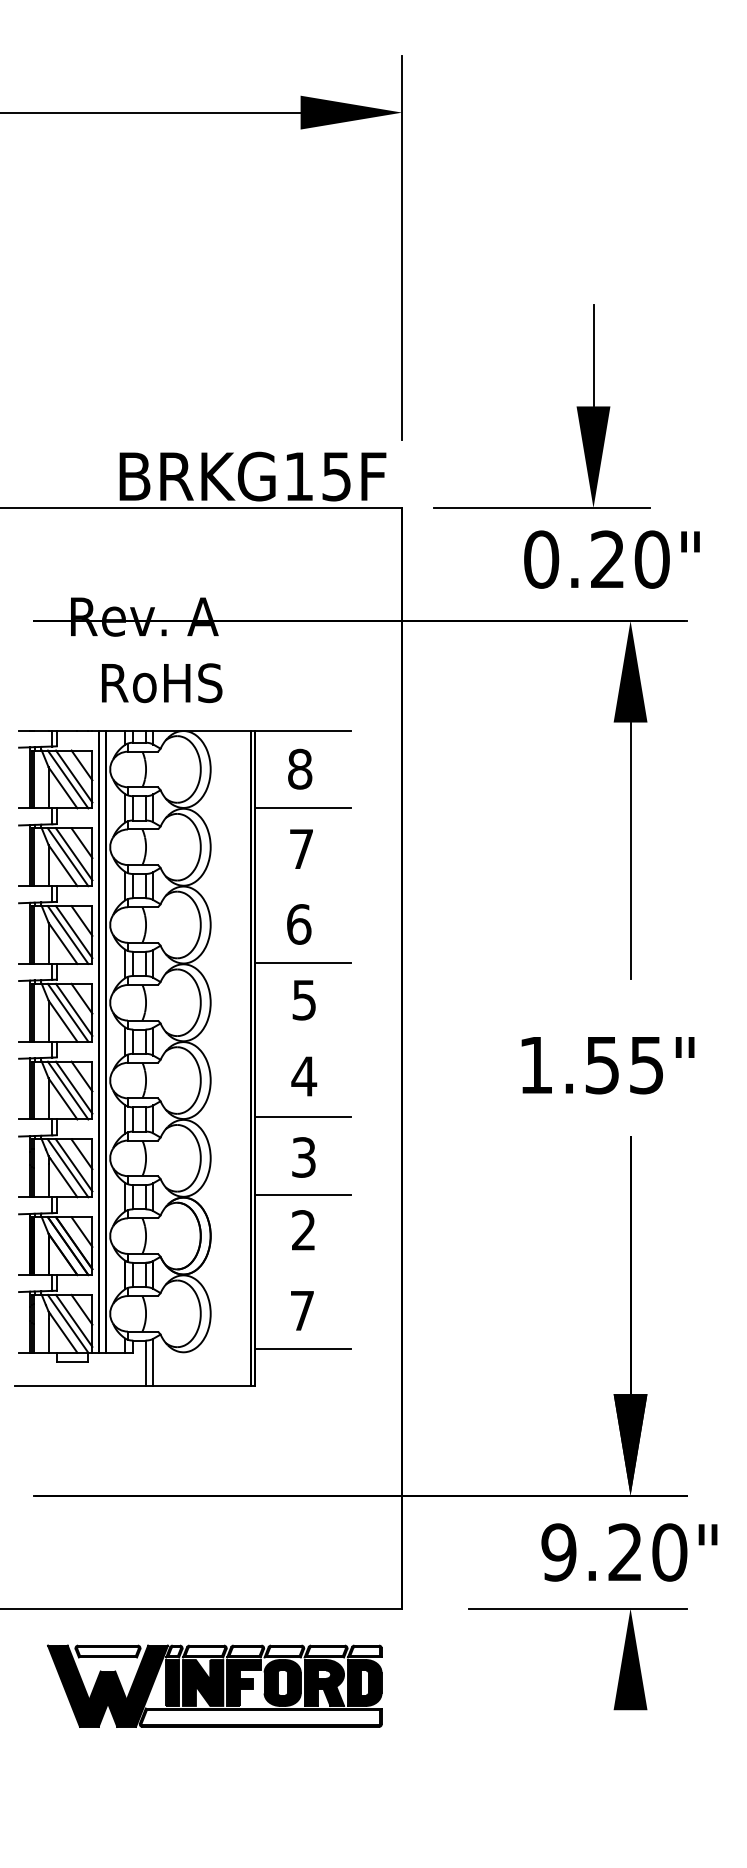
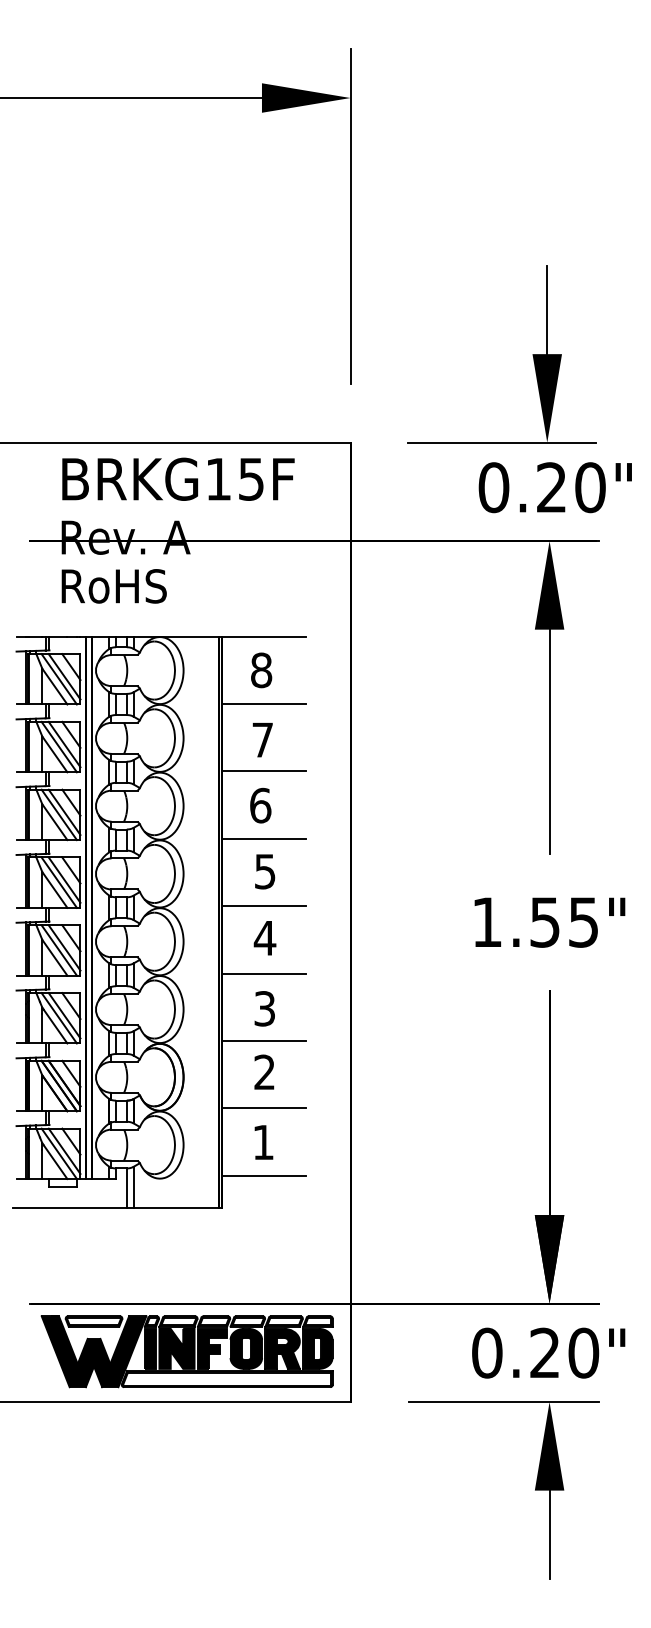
part: (576, 406) -> (532, 354), moved
text: (253, 475) -> (178, 478), moved
text: (610, 559) -> (554, 487), moved
text: (161, 683) -> (113, 586), moved
line: (302, 885) -> (263, 771), added
line: (302, 1040) -> (263, 906), added
text: (607, 1065) -> (549, 922), moved
line: (302, 1271) -> (263, 1108), added
text: (302, 1310) -> (263, 1142), 7 -> 1
text: (558, 1551) -> (486, 1352), 9.20" -> 0.20"
part: (214, 1685) -> (186, 1351), moved
line: (630, 1760) -> (549, 1534), added

